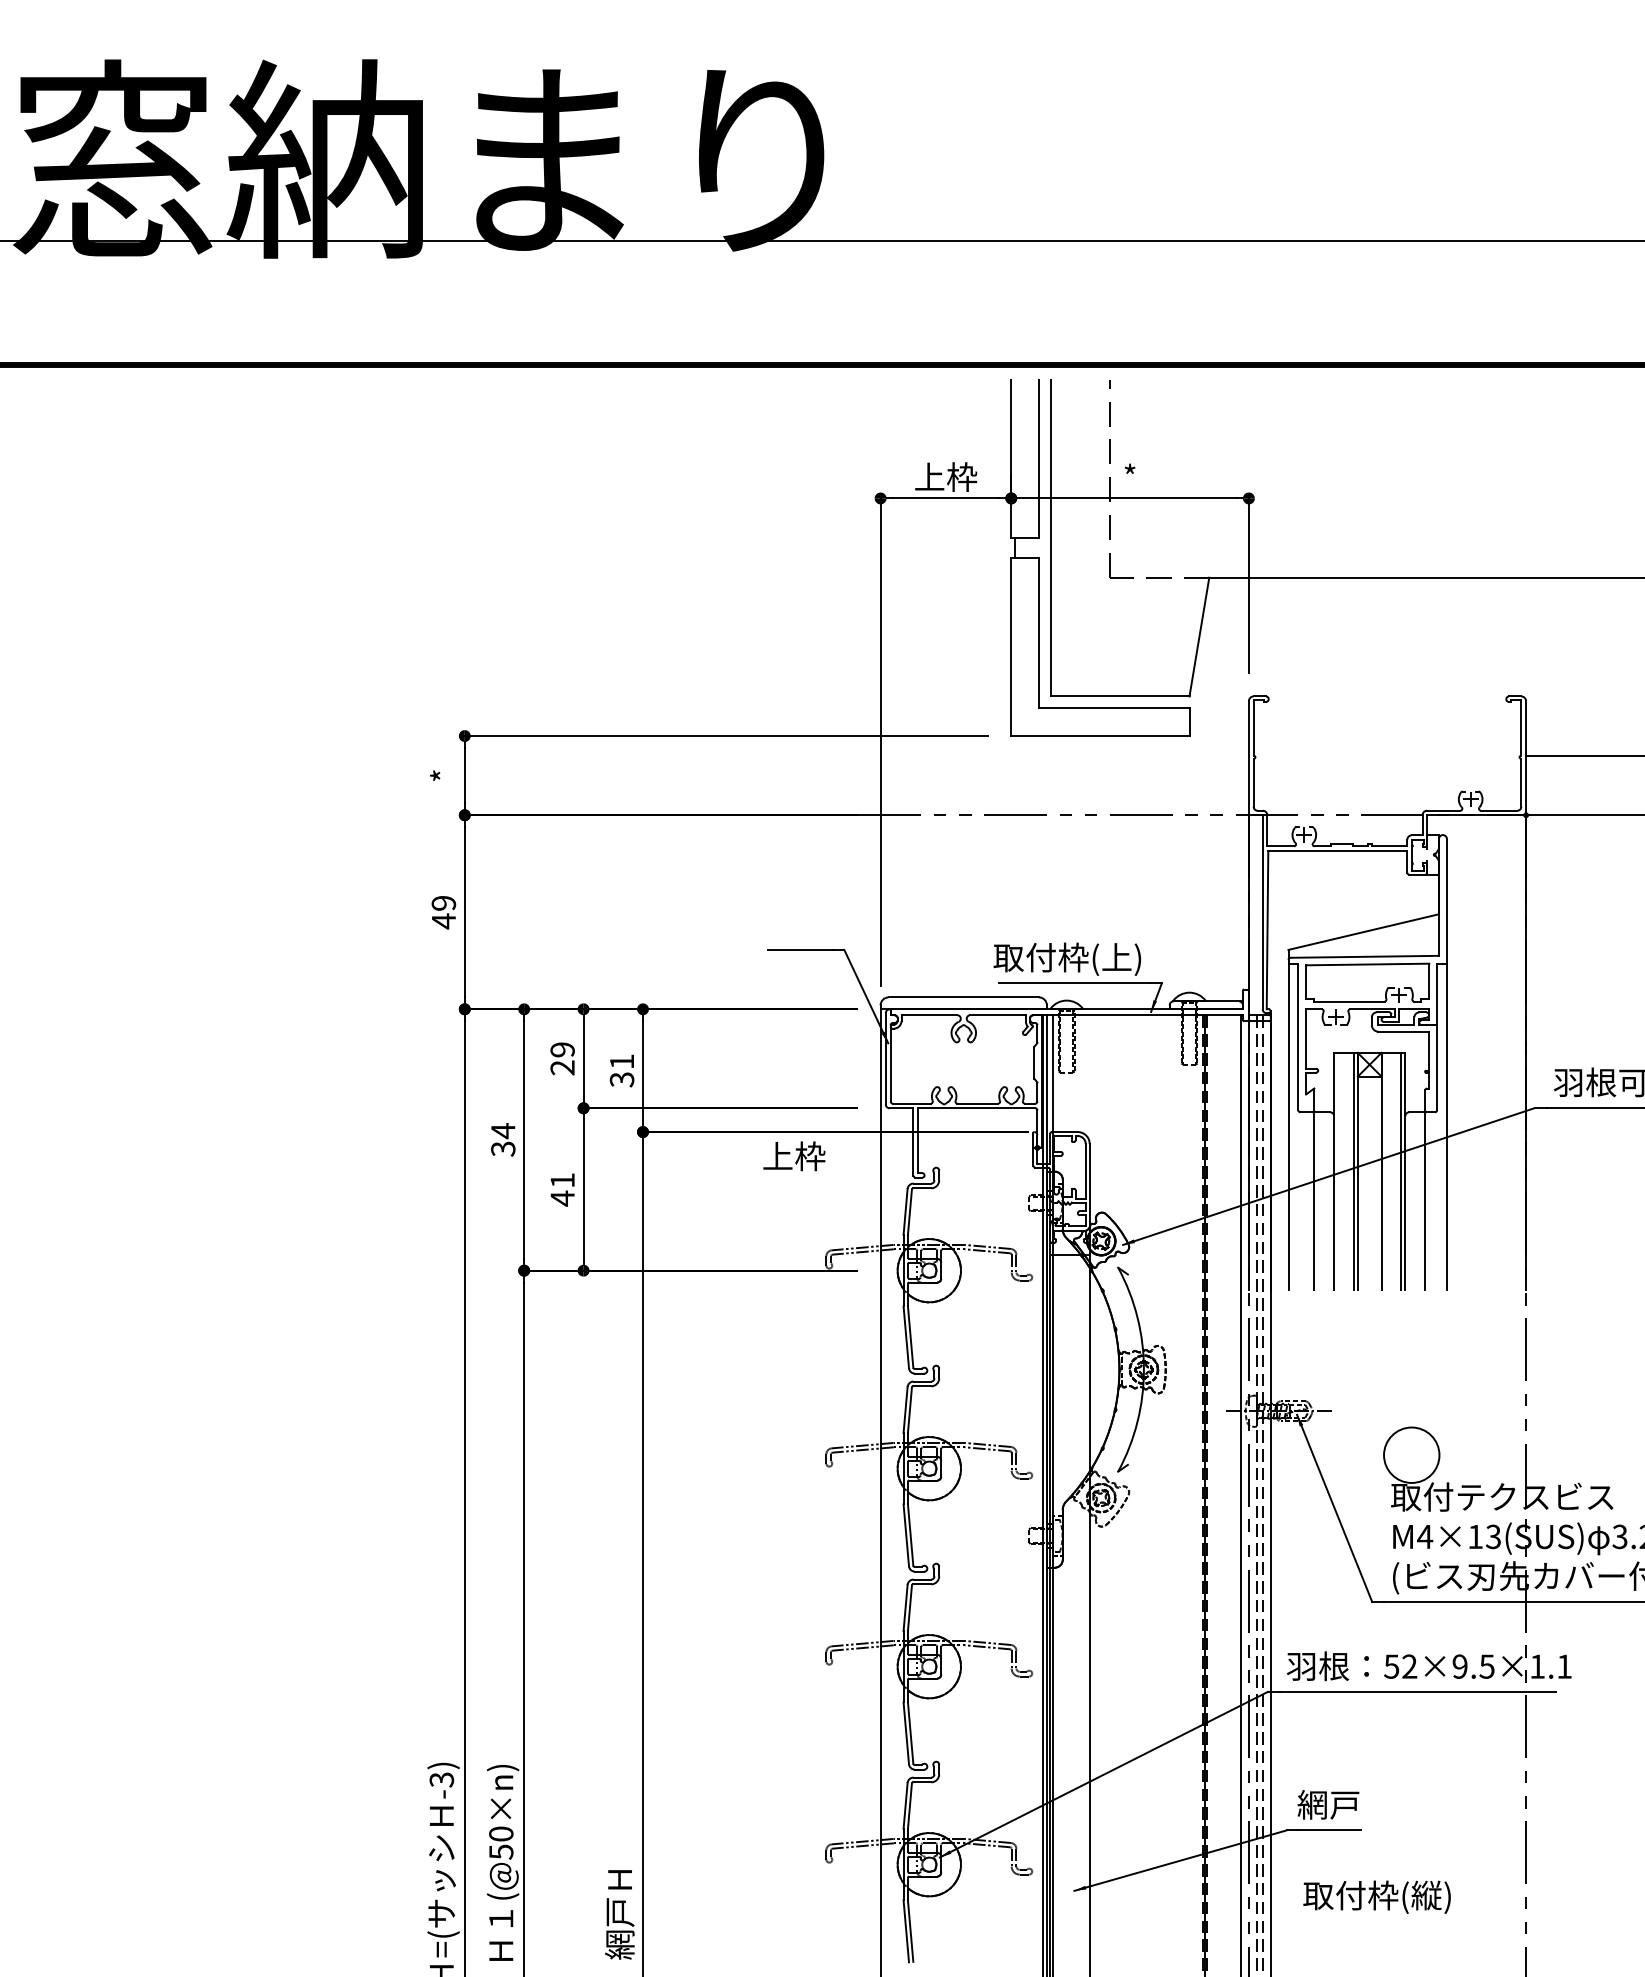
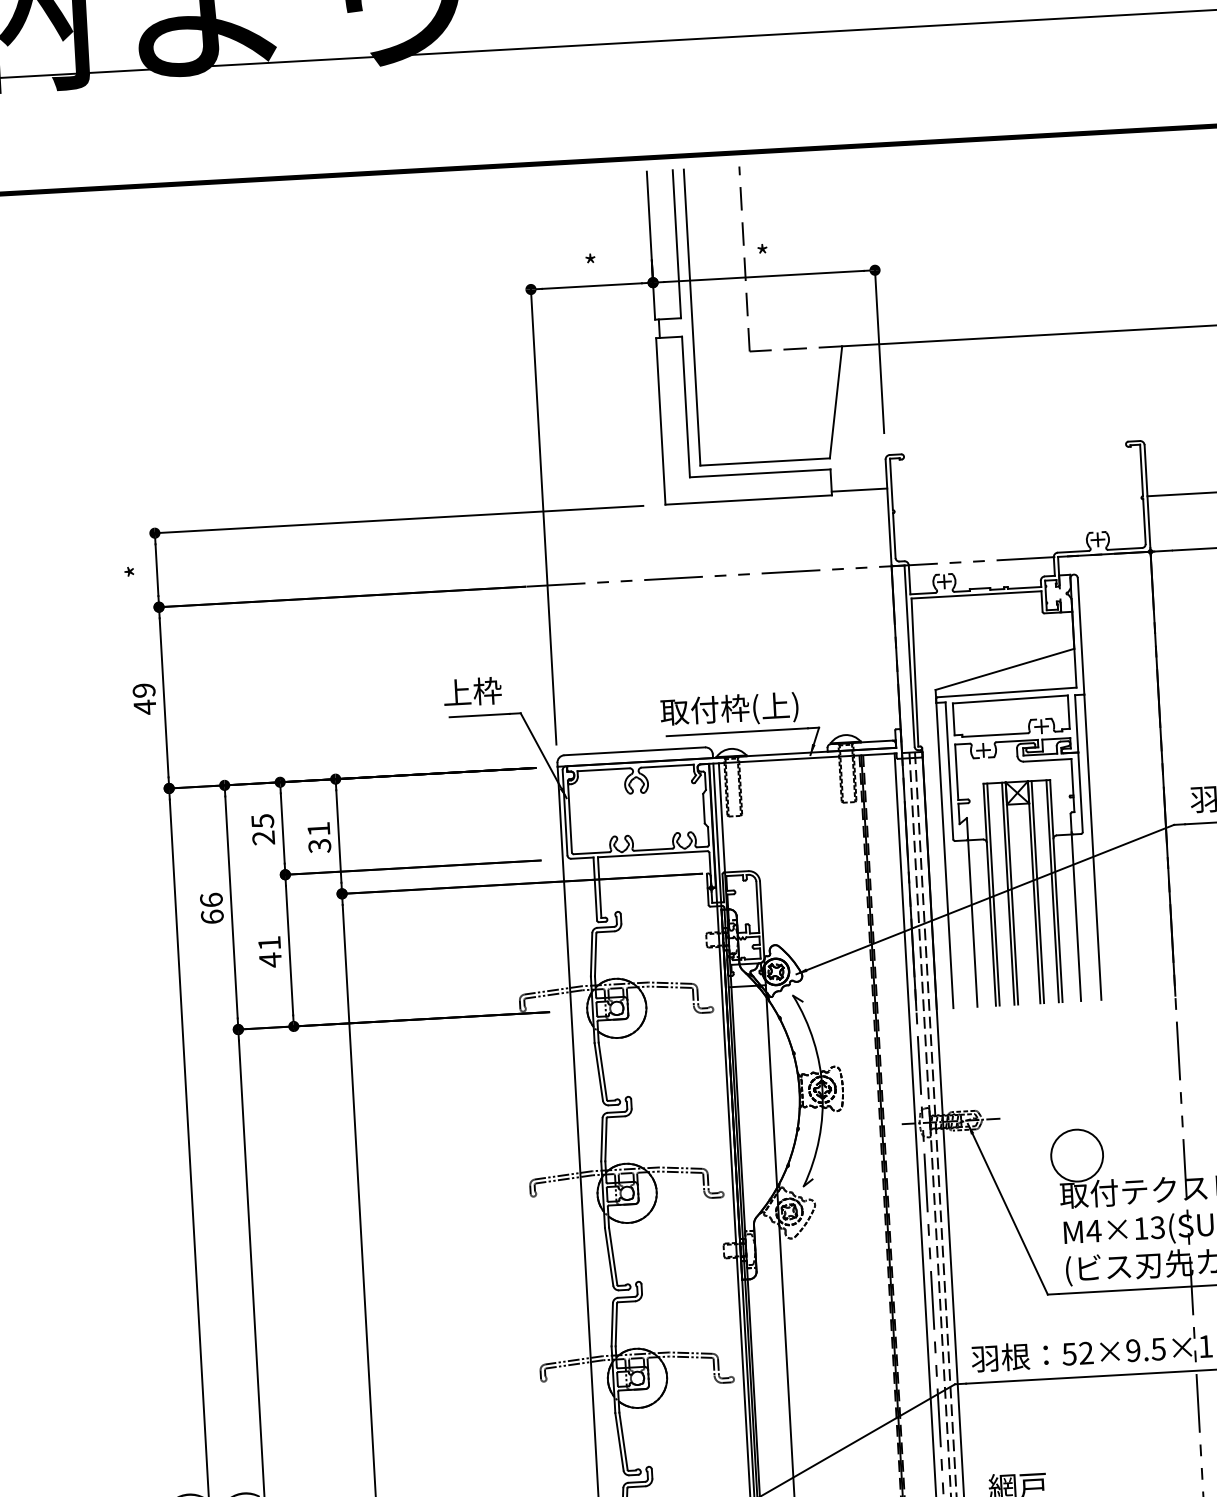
text: (946, 476) -> (591, 265), 上枠 -> *
line: (1218, 732) -> (858, 490), added
text: (562, 1049) -> (262, 820), 29 -> 25
text: (503, 1139) -> (212, 908), 34 -> 66
text: (794, 1156) -> (472, 692), moved
line: (1338, 1171) -> (993, 894), added
line: (1385, 1171) -> (1037, 891), added

